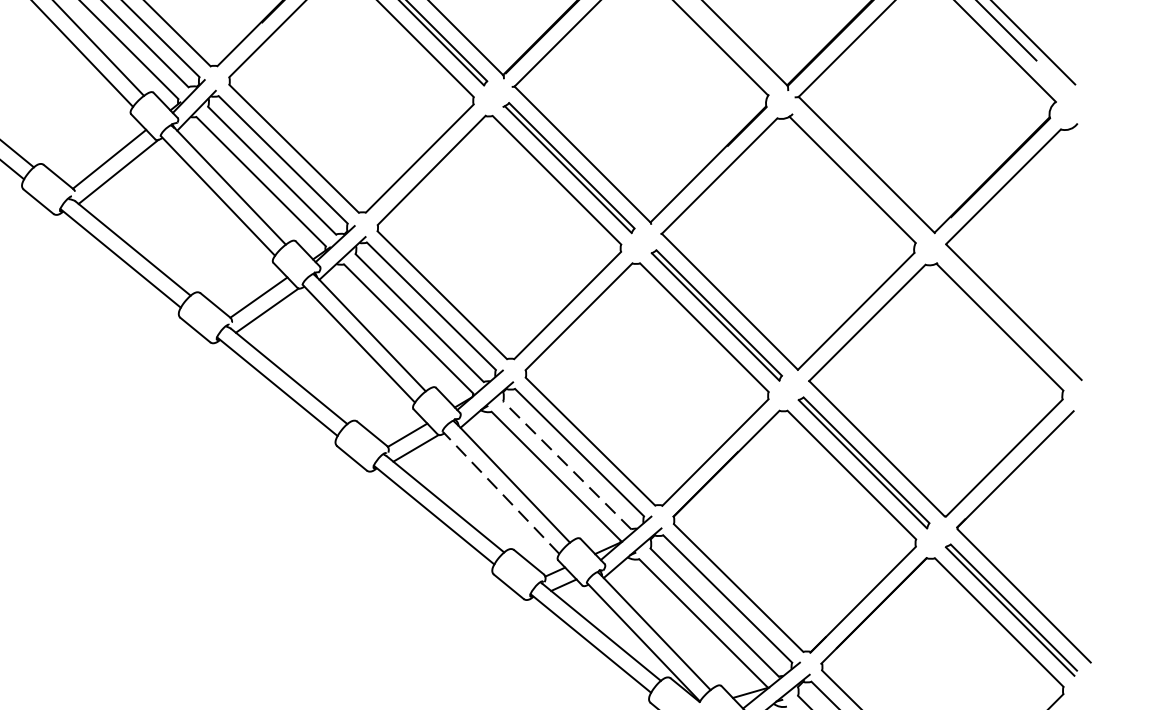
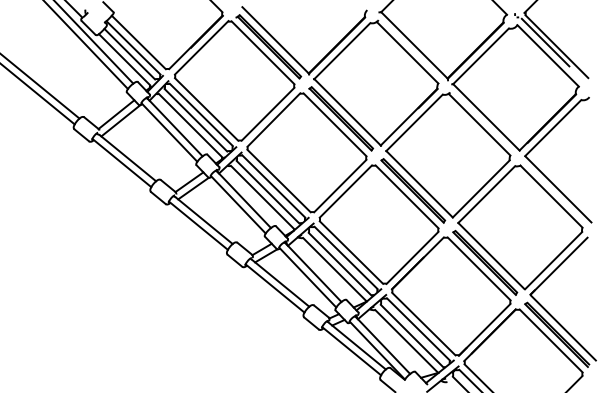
line: (566, 463) -> (339, 263), dashed -> solid
line: (500, 492) -> (307, 277), dashed -> solid

